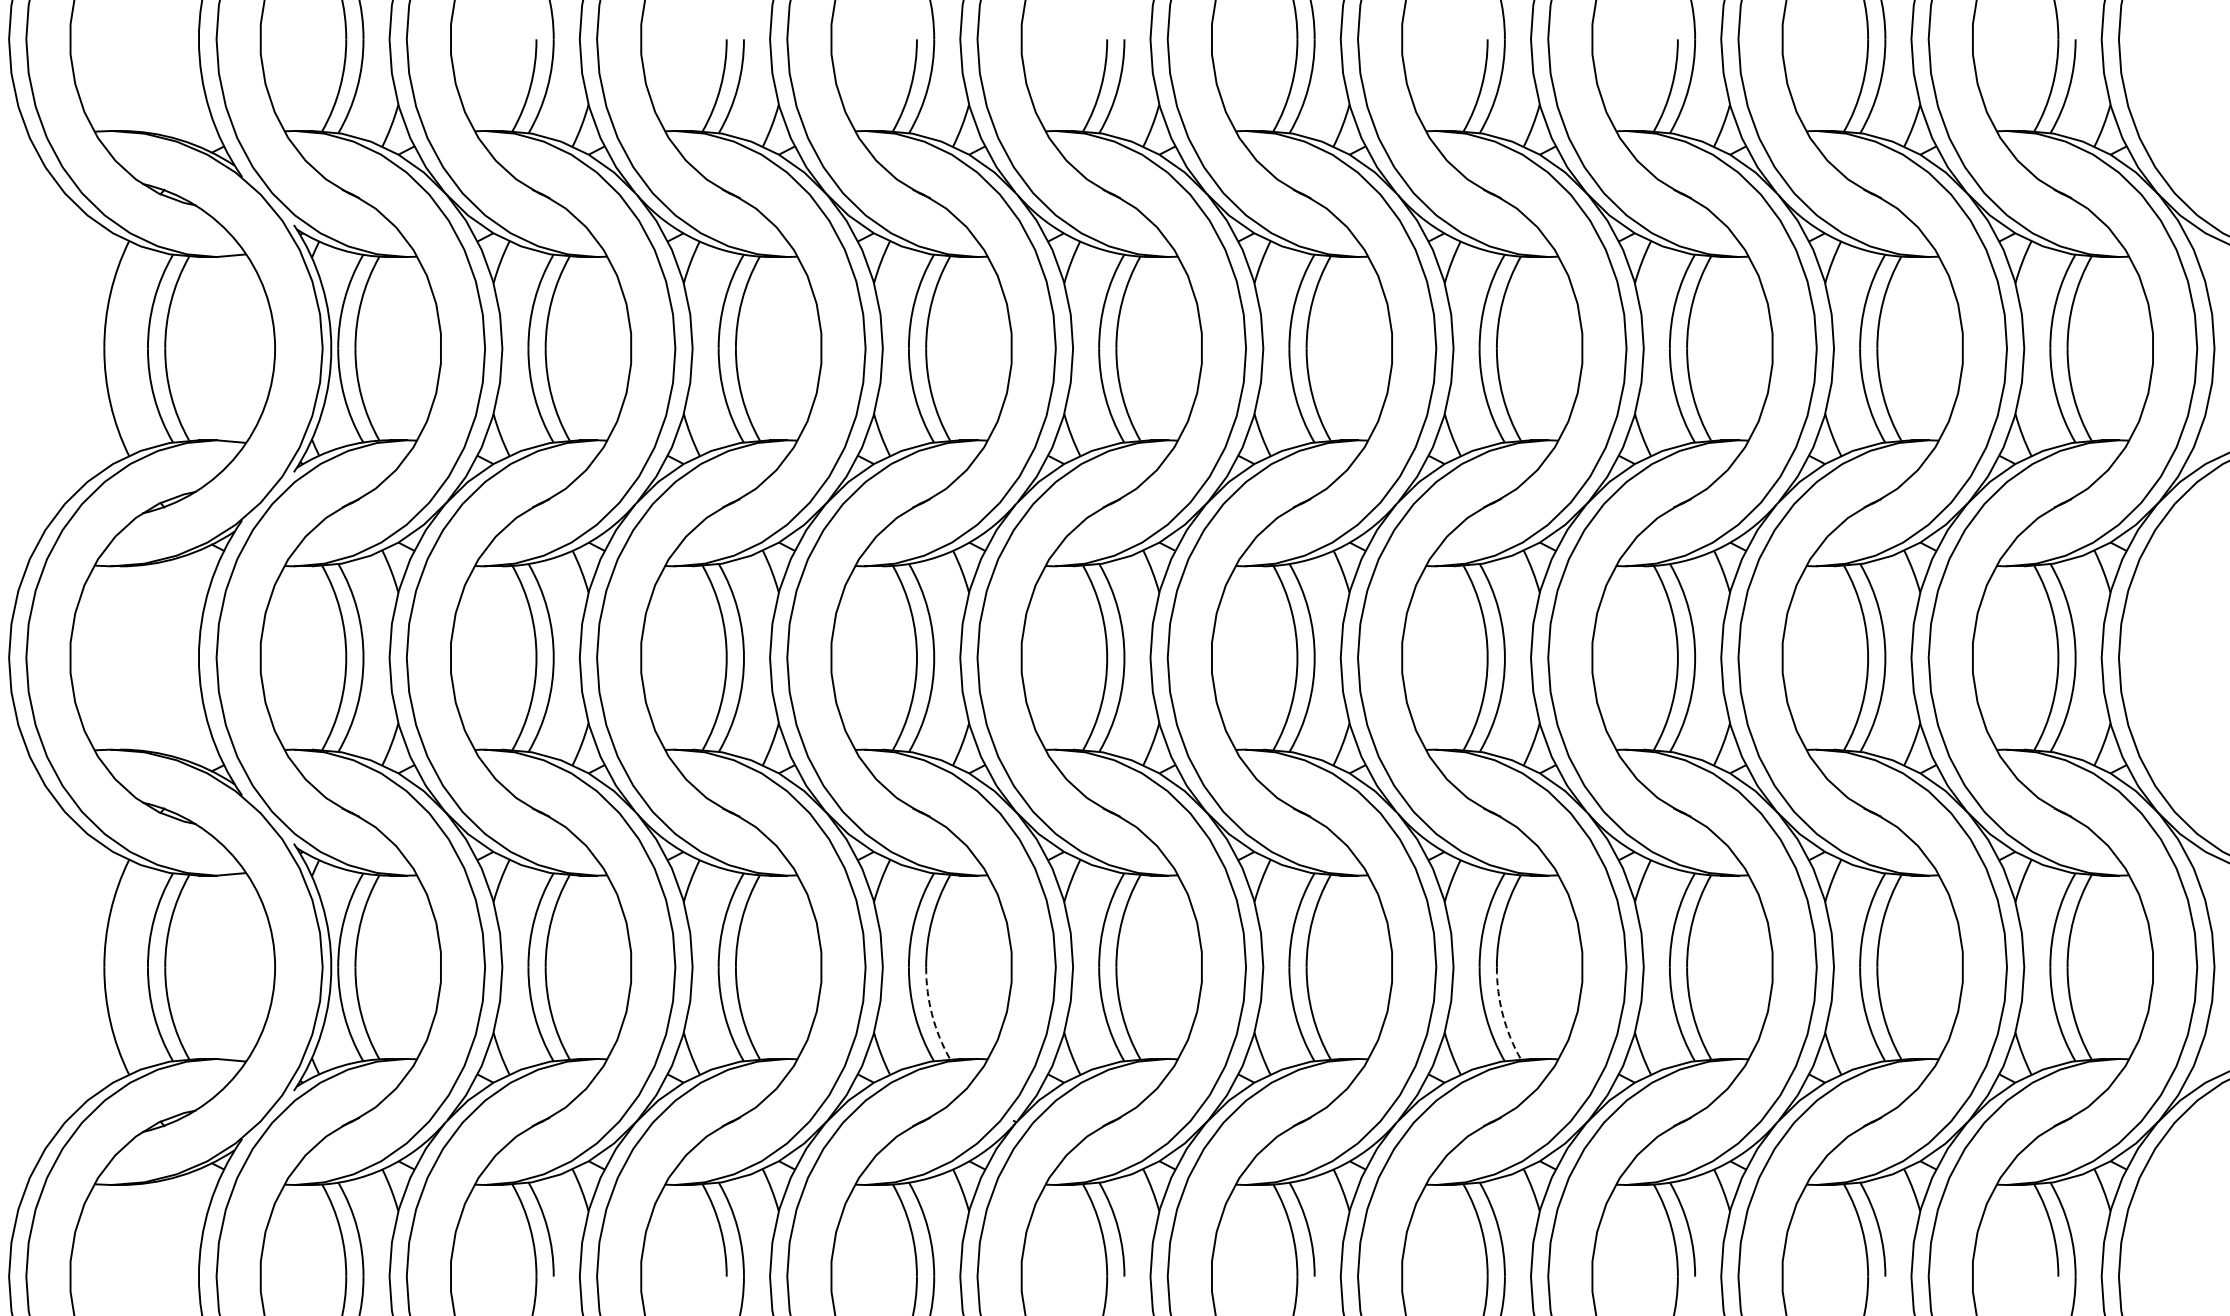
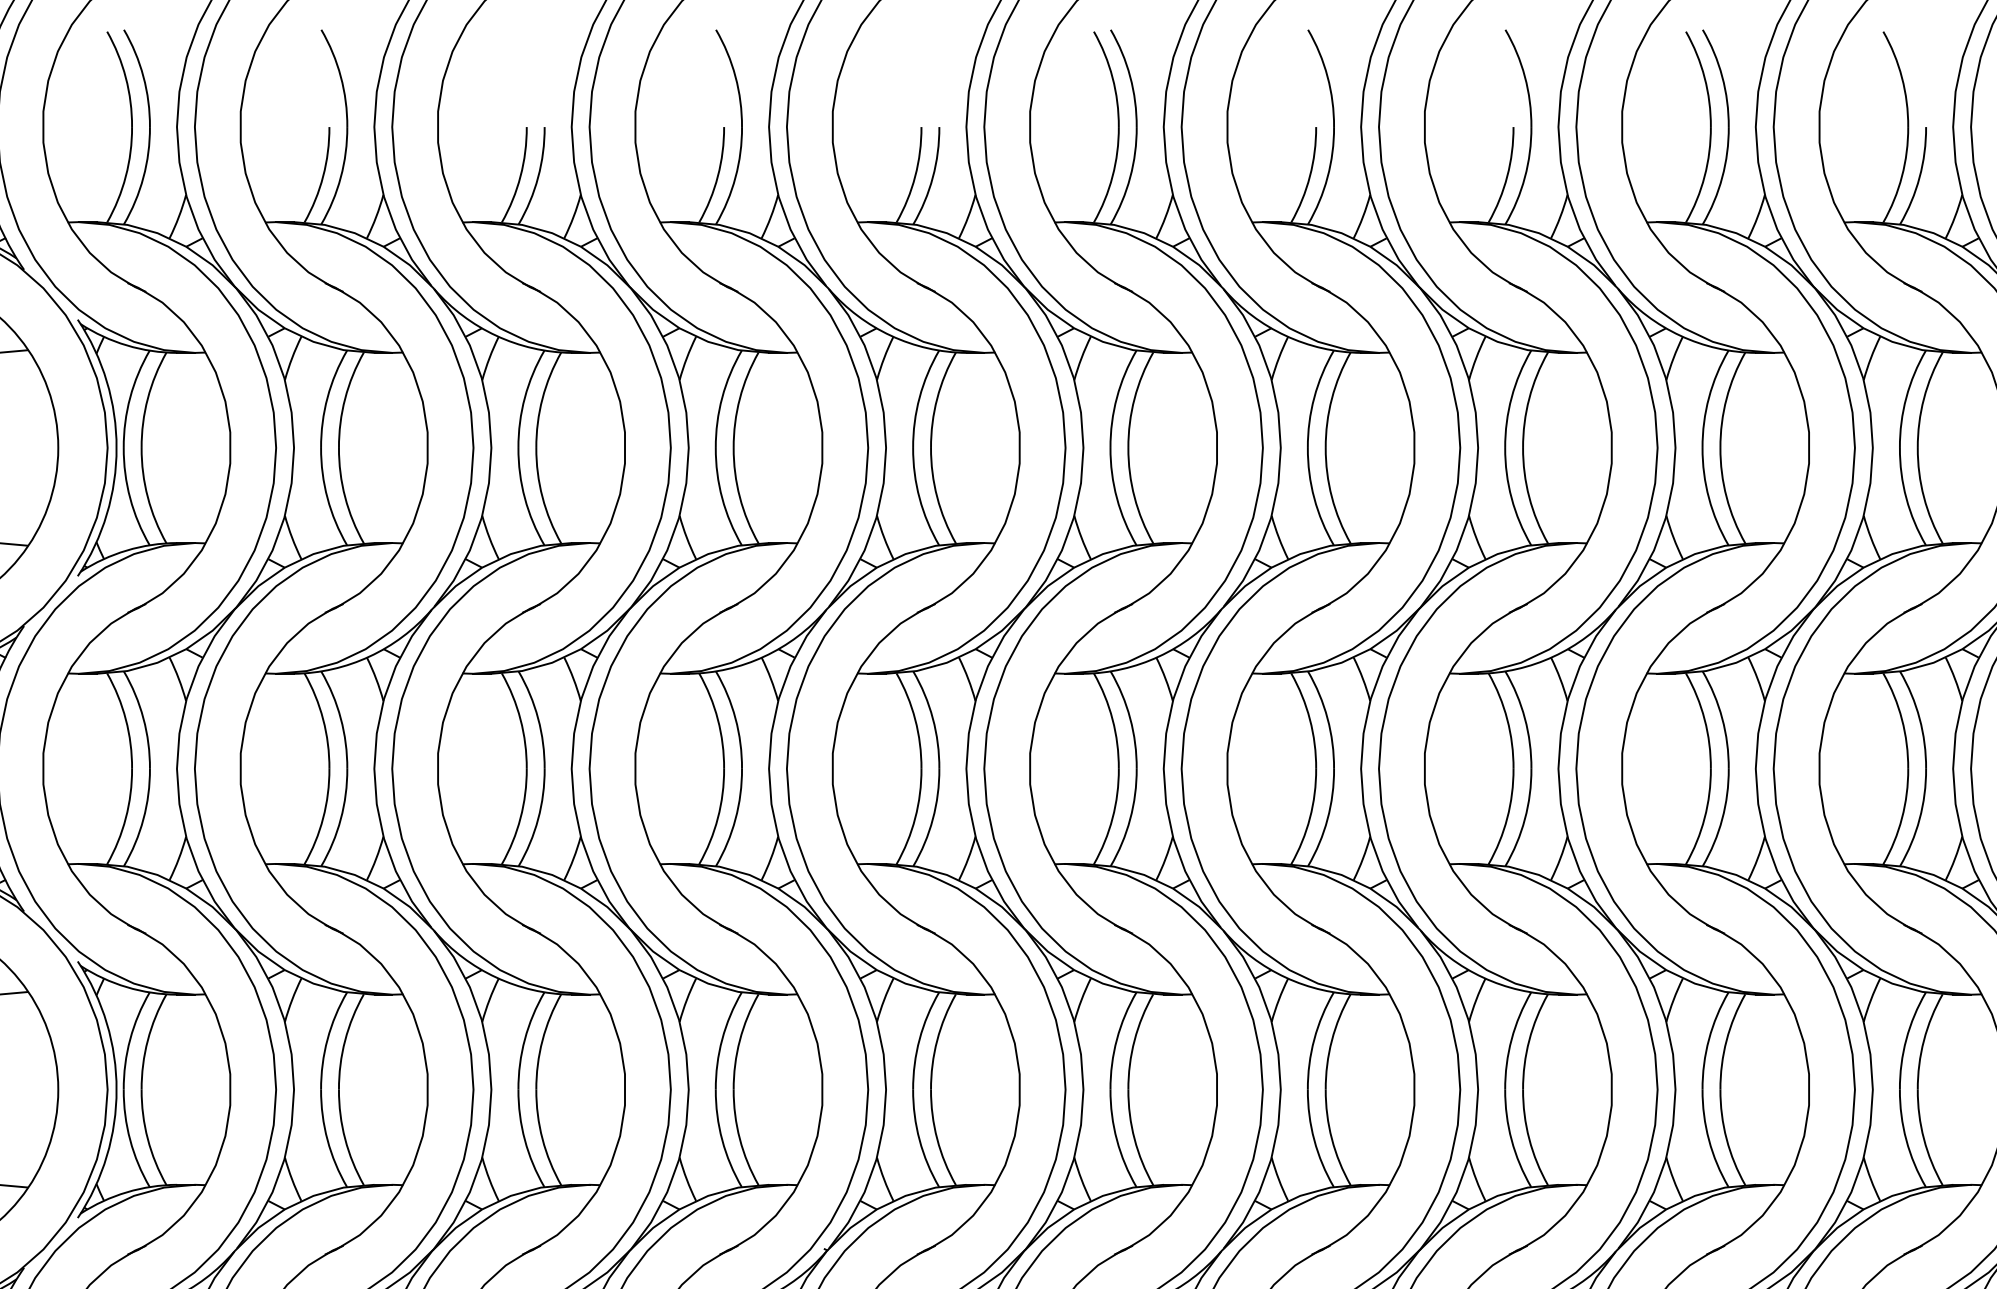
arc: (932, 1014) -> (740, 1138), dashed -> solid
arc: (1502, 1014) -> (1331, 1138), dashed -> solid

